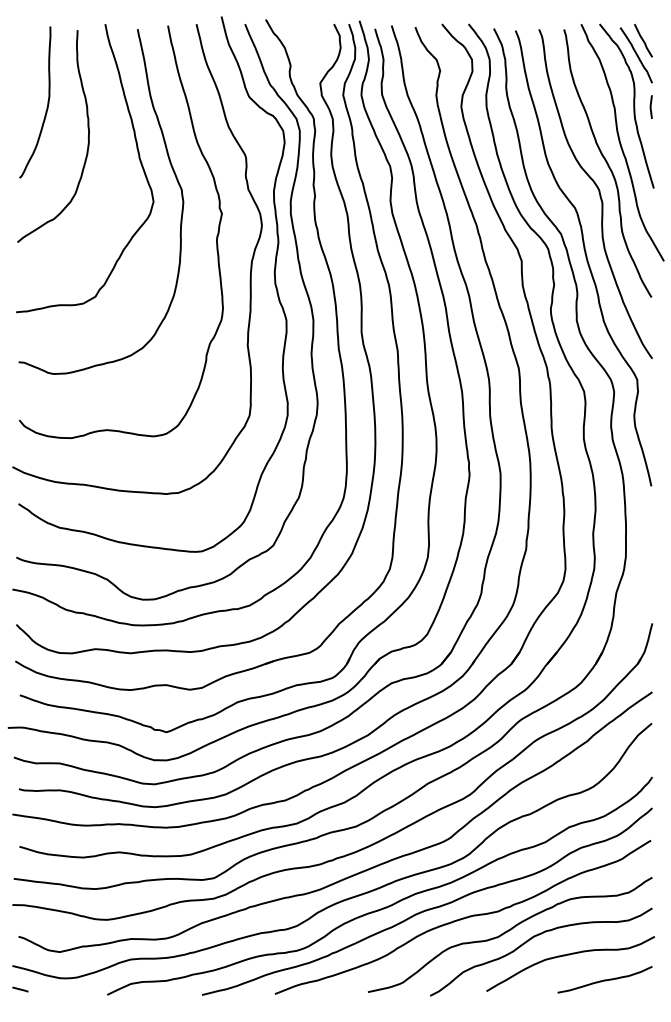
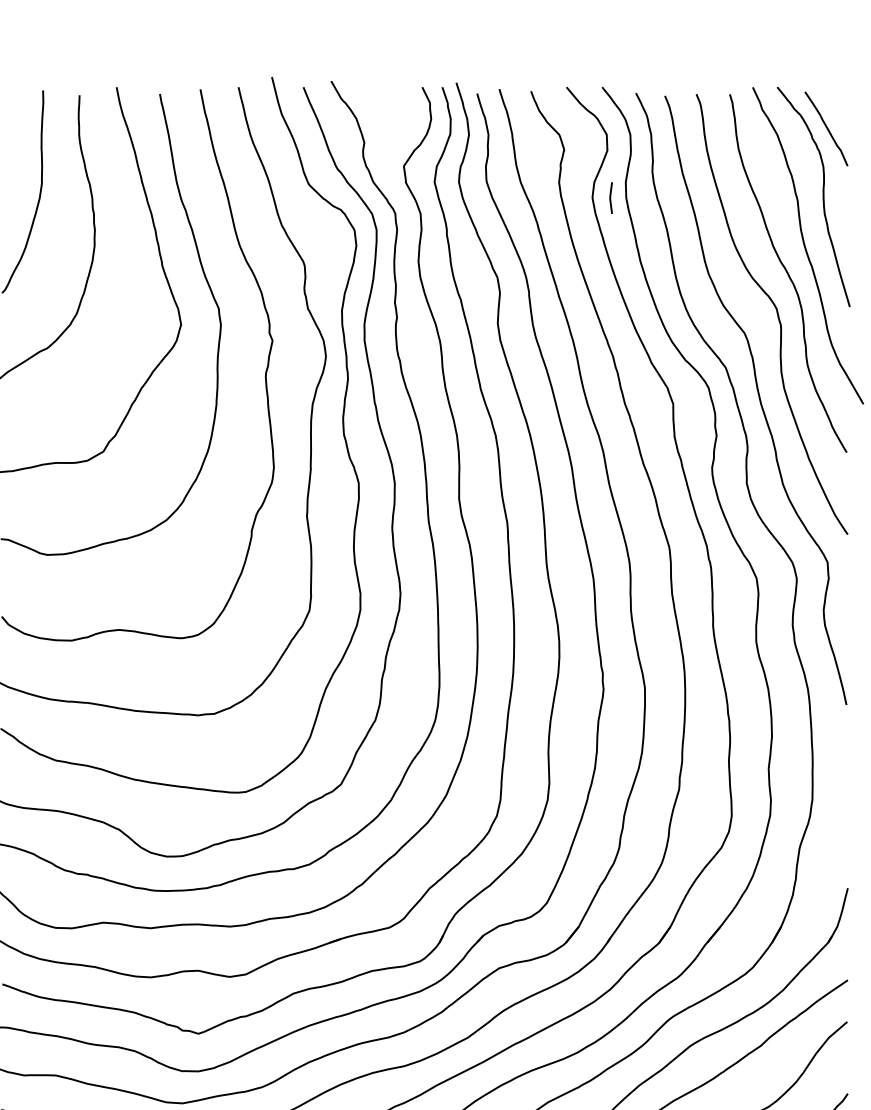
line: (643, 40) -> (836, 109), removed
line: (650, 106) -> (610, 197), moved

